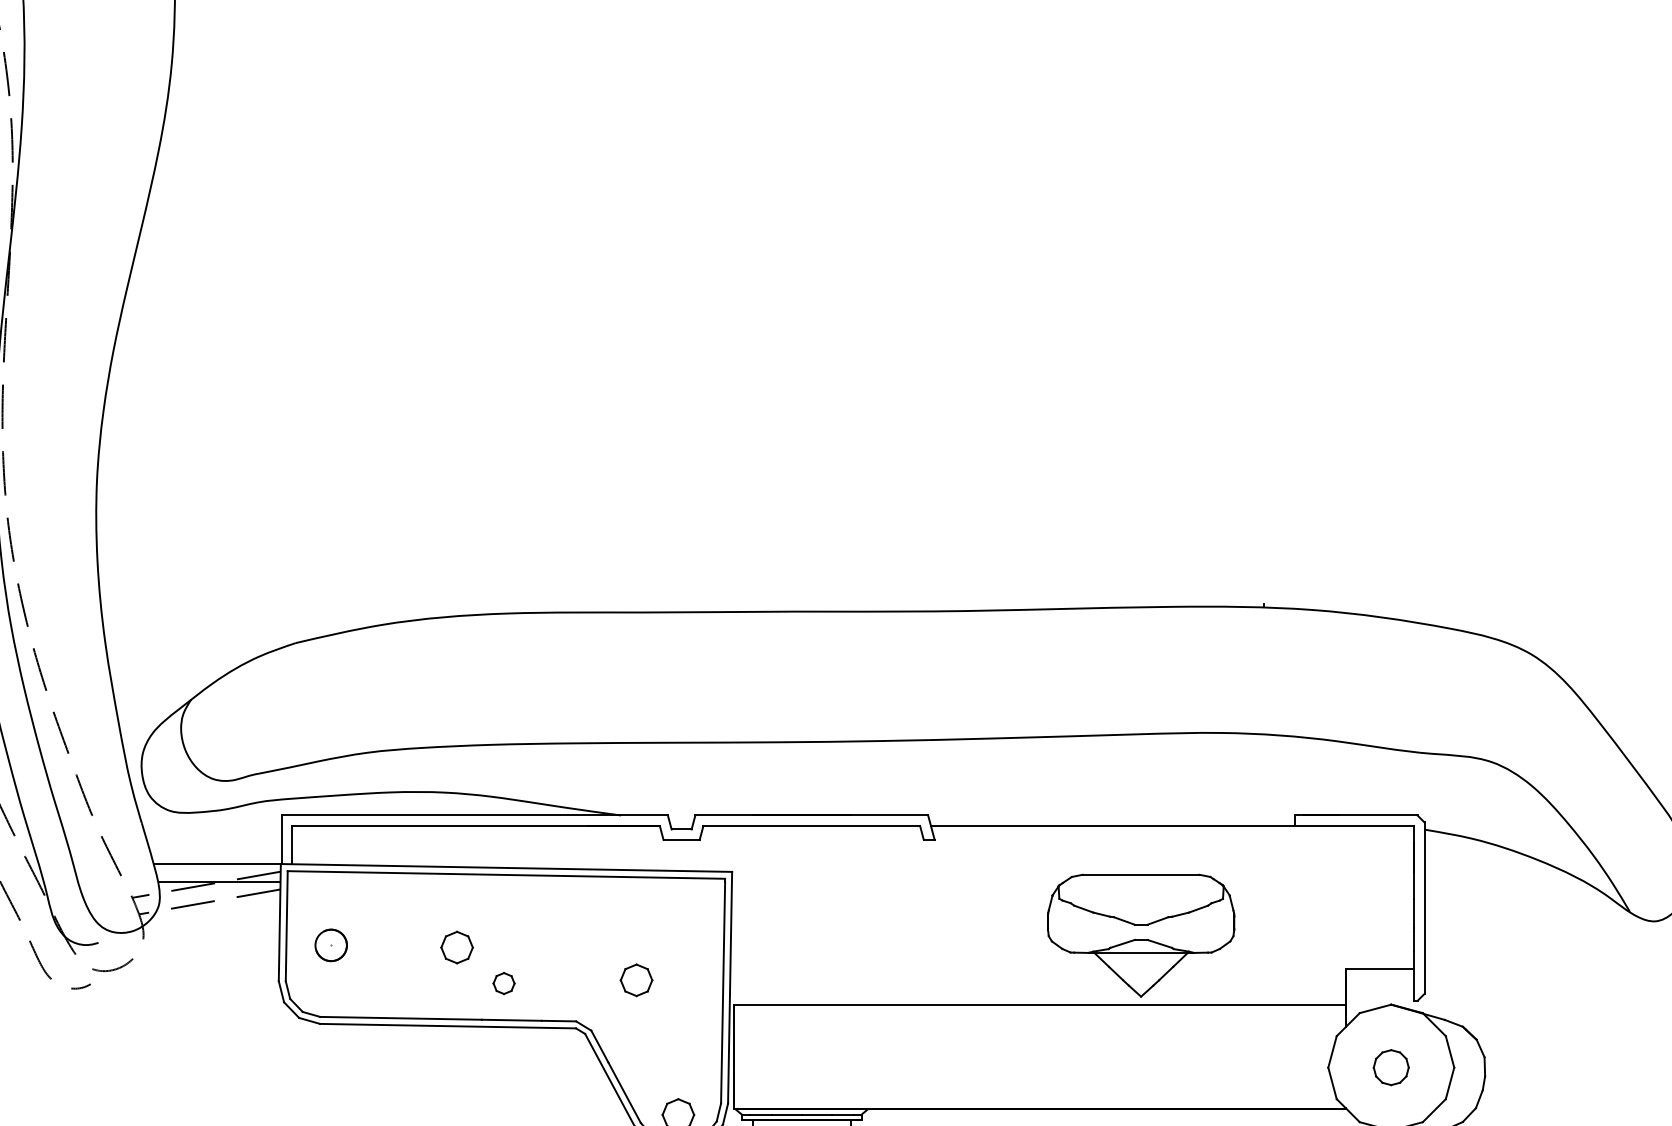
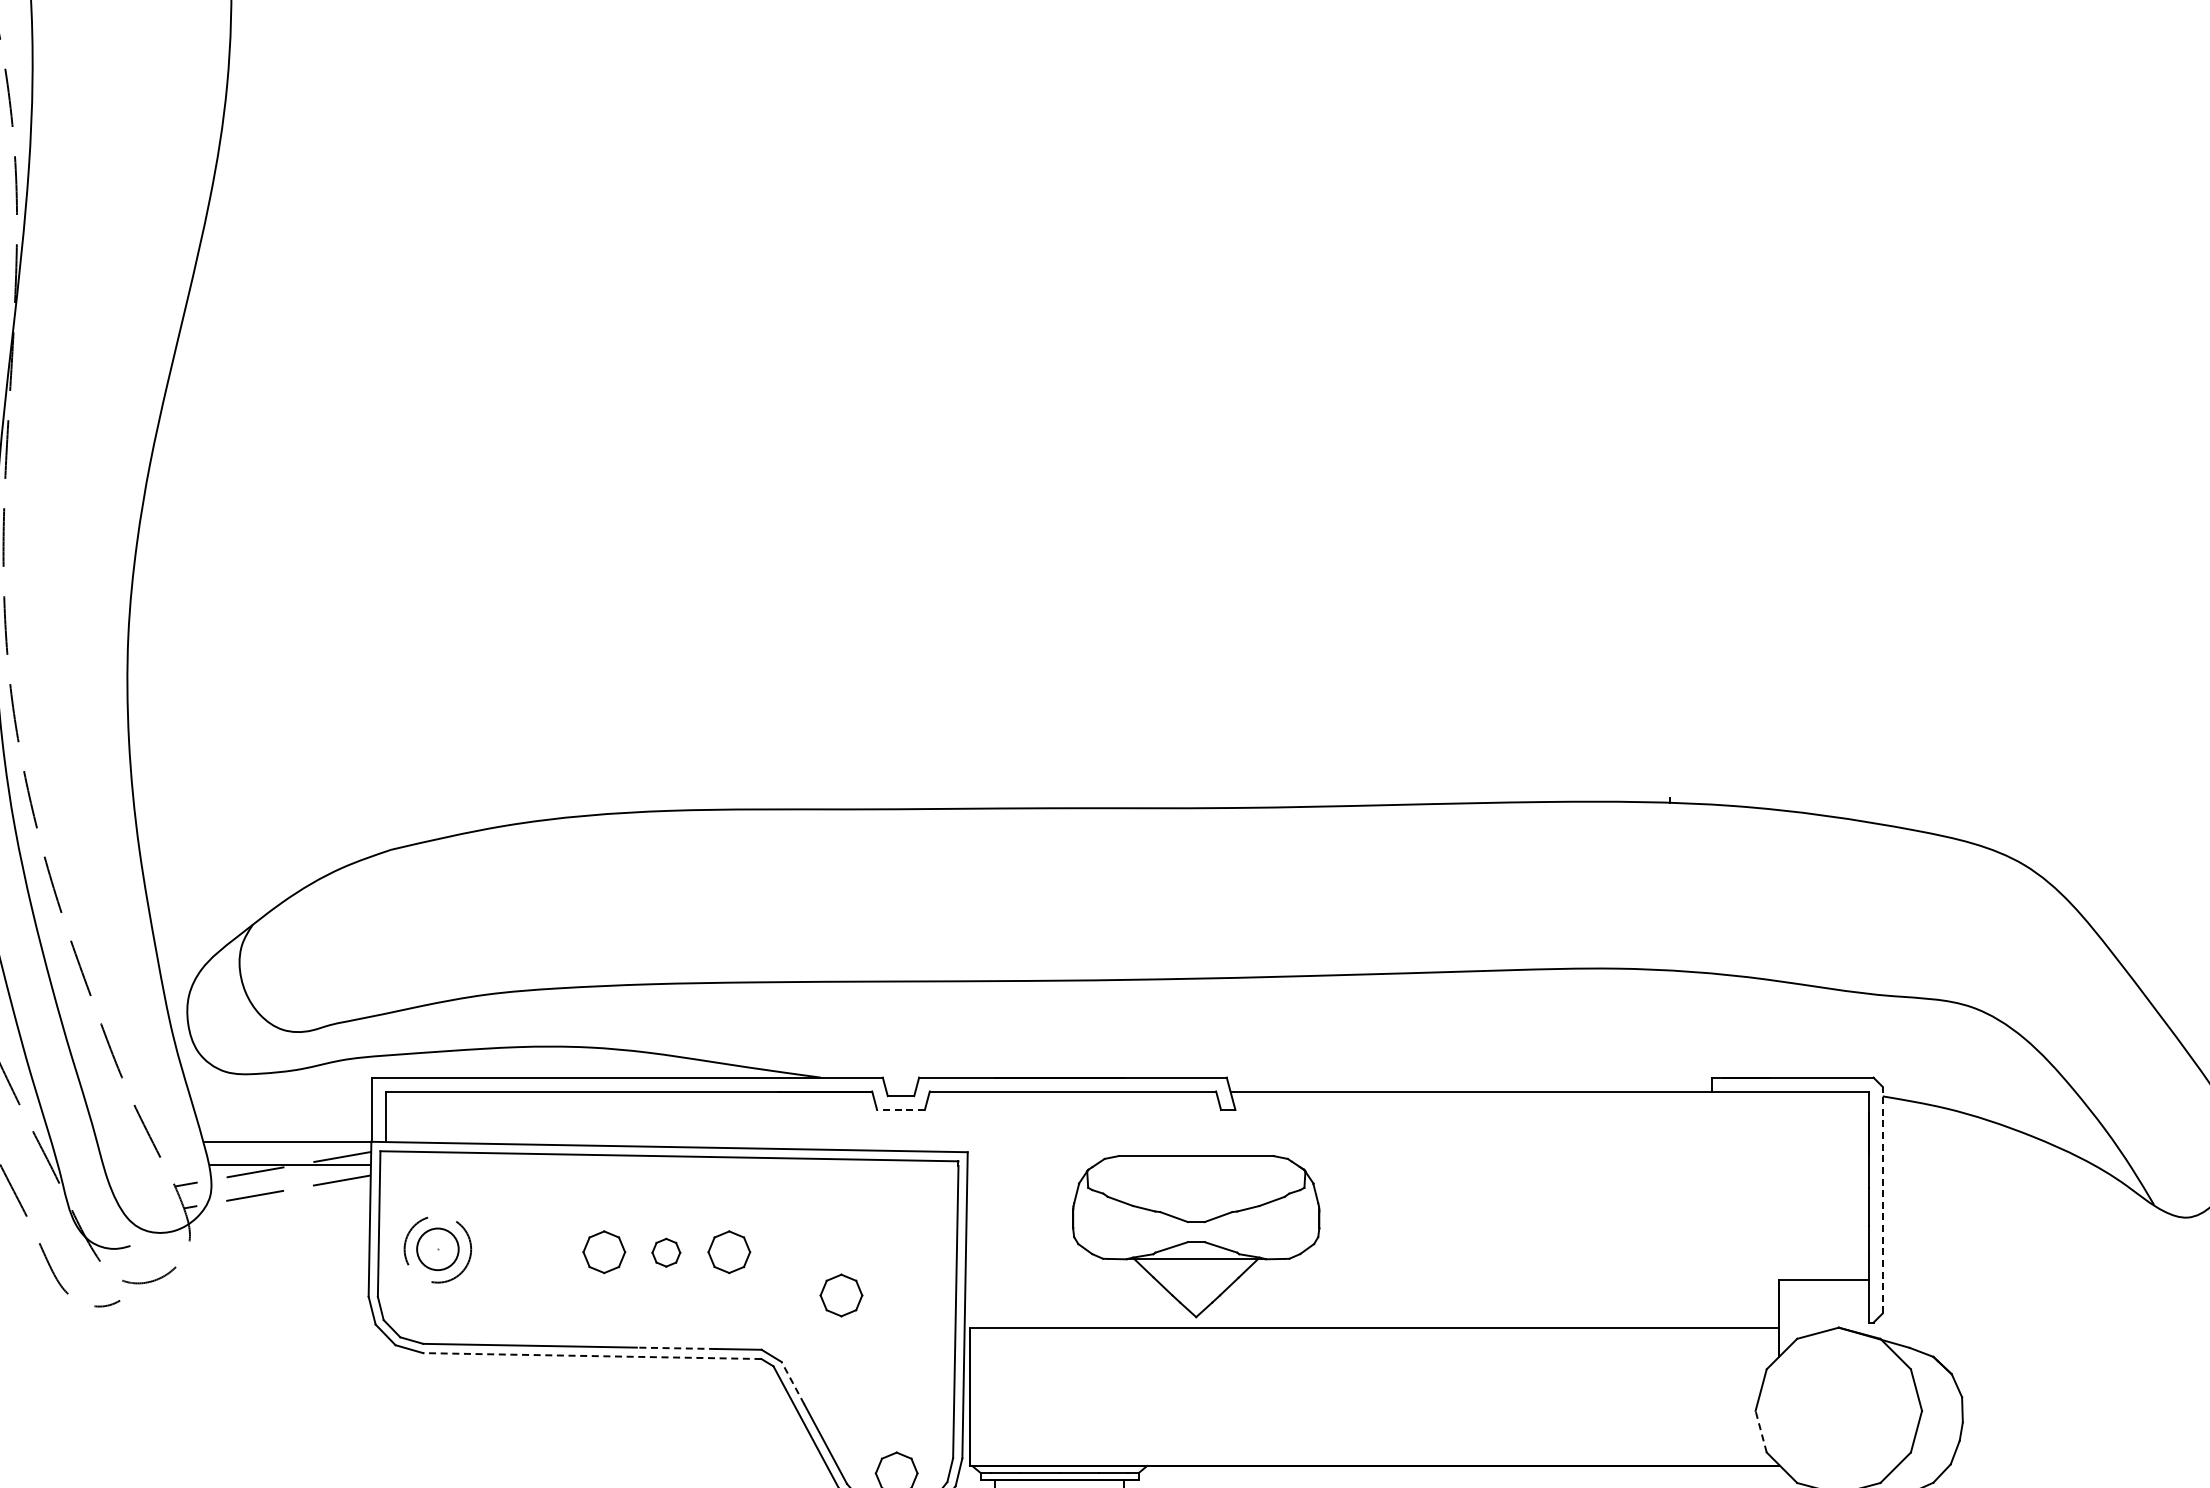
line: (681, 840) -> (900, 1110), solid -> dashed
line: (1424, 907) -> (1882, 1199), solid -> dashed
part: (1141, 935) -> (1196, 1236), moved
circle: (330, 945) -> (437, 1249), size x1.6
part: (551, 947) -> (729, 1252), added
part: (504, 983) -> (666, 1252), moved
line: (511, 1020) -> (676, 1348), solid -> dashed
line: (447, 1026) -> (591, 1356), solid -> dashed
line: (599, 1046) -> (792, 1383), solid -> dashed
part: (1391, 1067) -> (1838, 1410), removed
line: (1332, 1083) -> (1761, 1431), solid -> dashed

